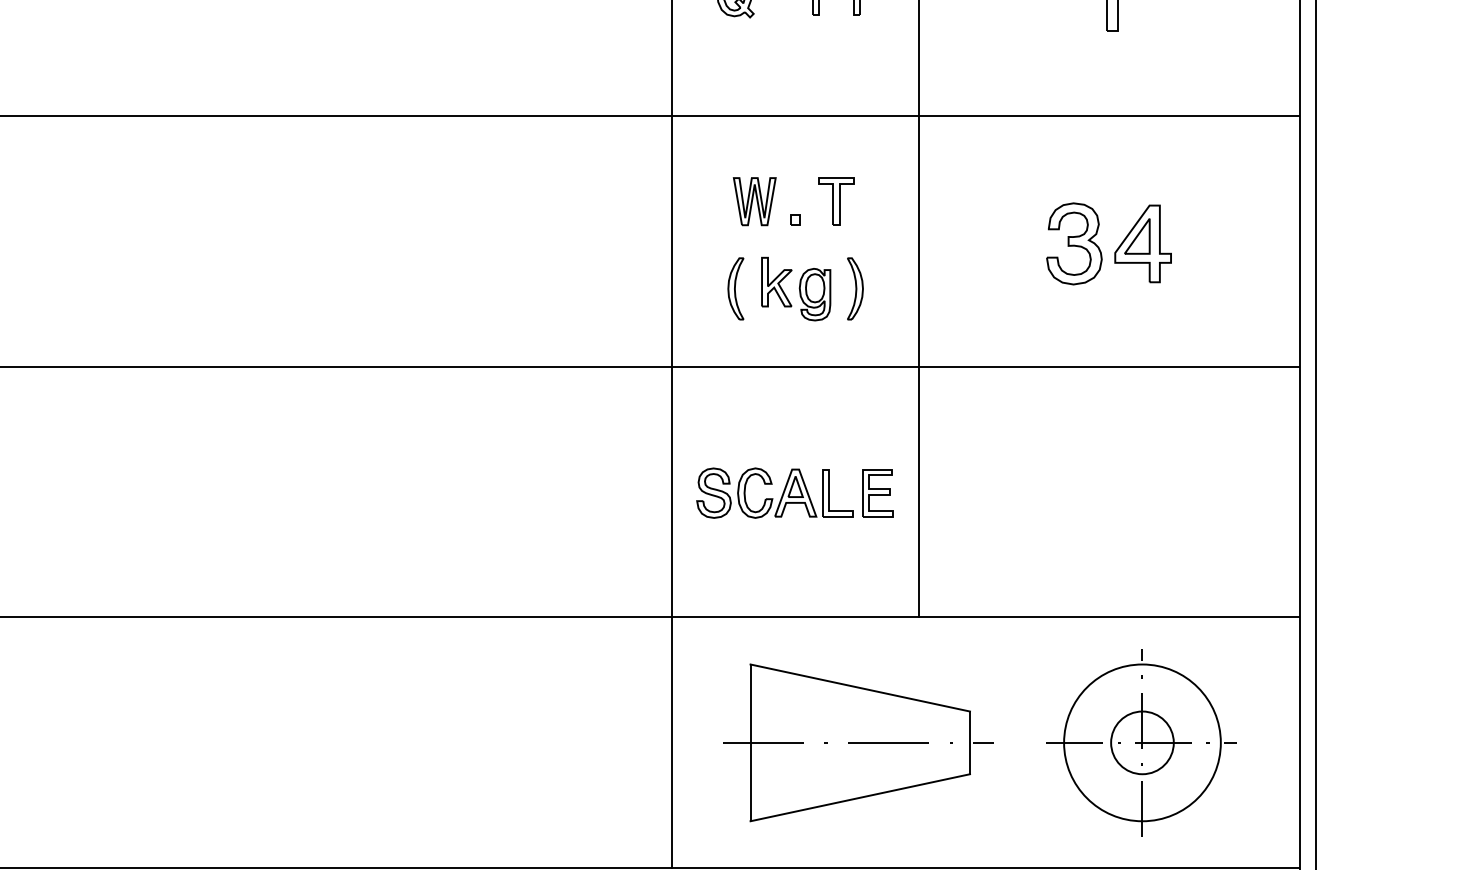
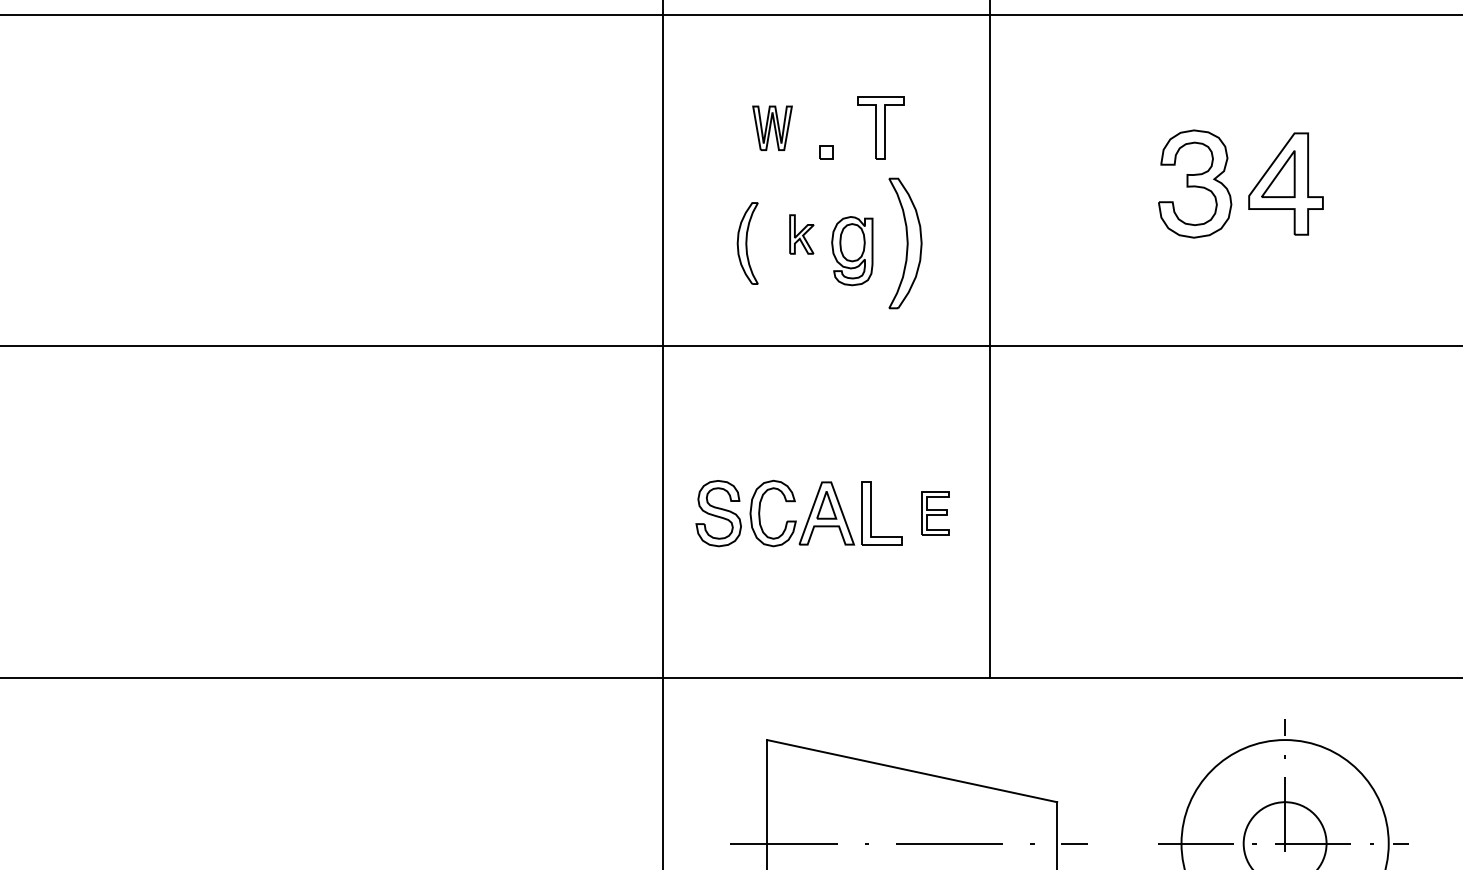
part: (754, 201) -> (772, 127), size x0.7
part: (776, 281) -> (801, 233), size x0.6
part: (855, 288) -> (905, 242), size x1.6
part: (877, 493) -> (934, 513), size x0.7

